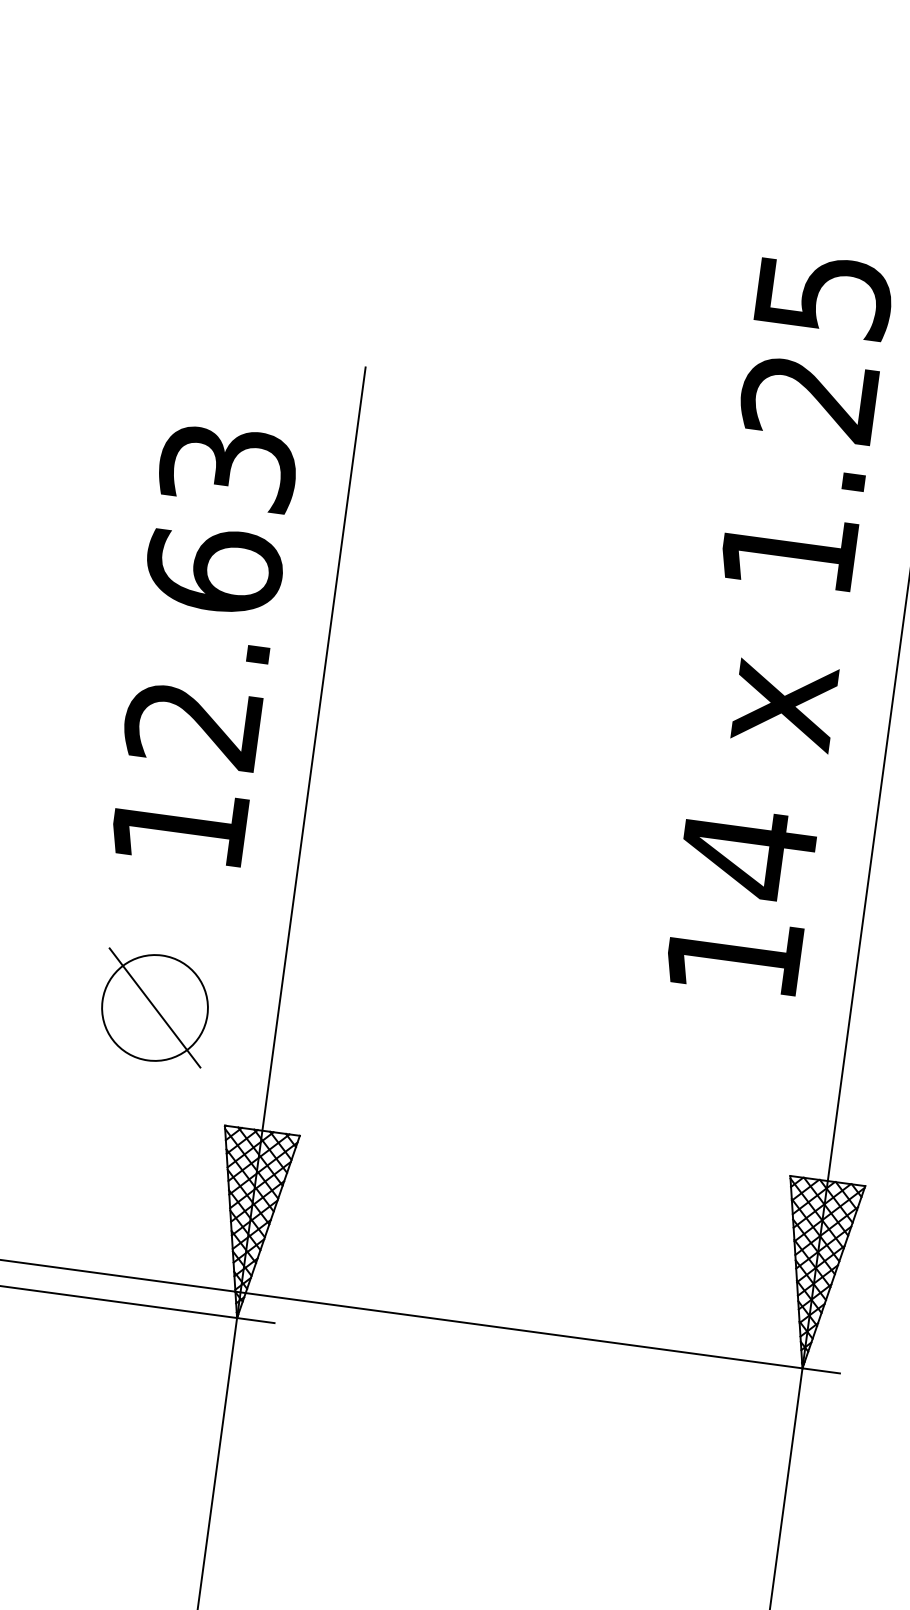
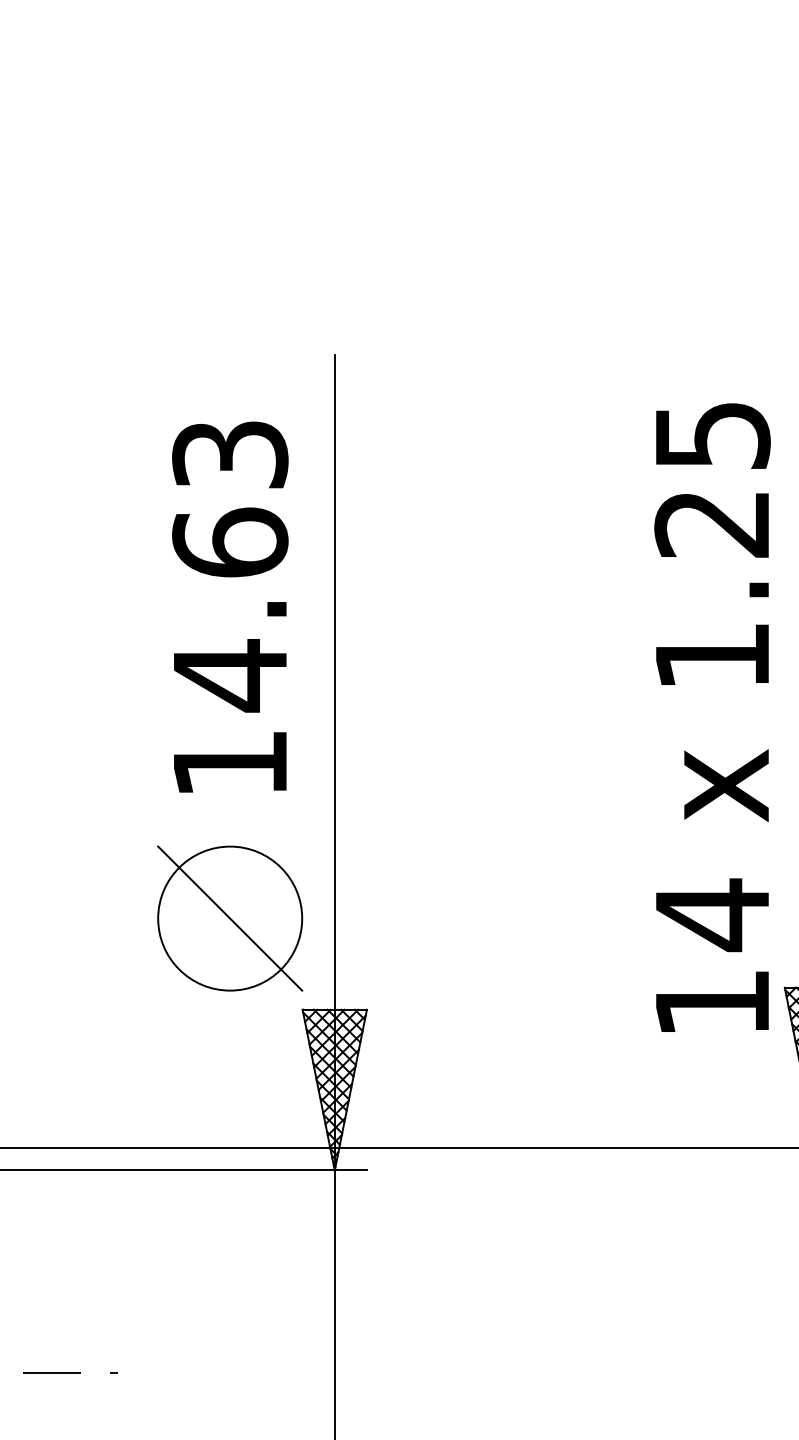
text: (779, 623) -> (712, 717), moved
text: (192, 724) -> (229, 675), 12.63 -> 14.63
part: (155, 1007) -> (230, 918), size x1.6

